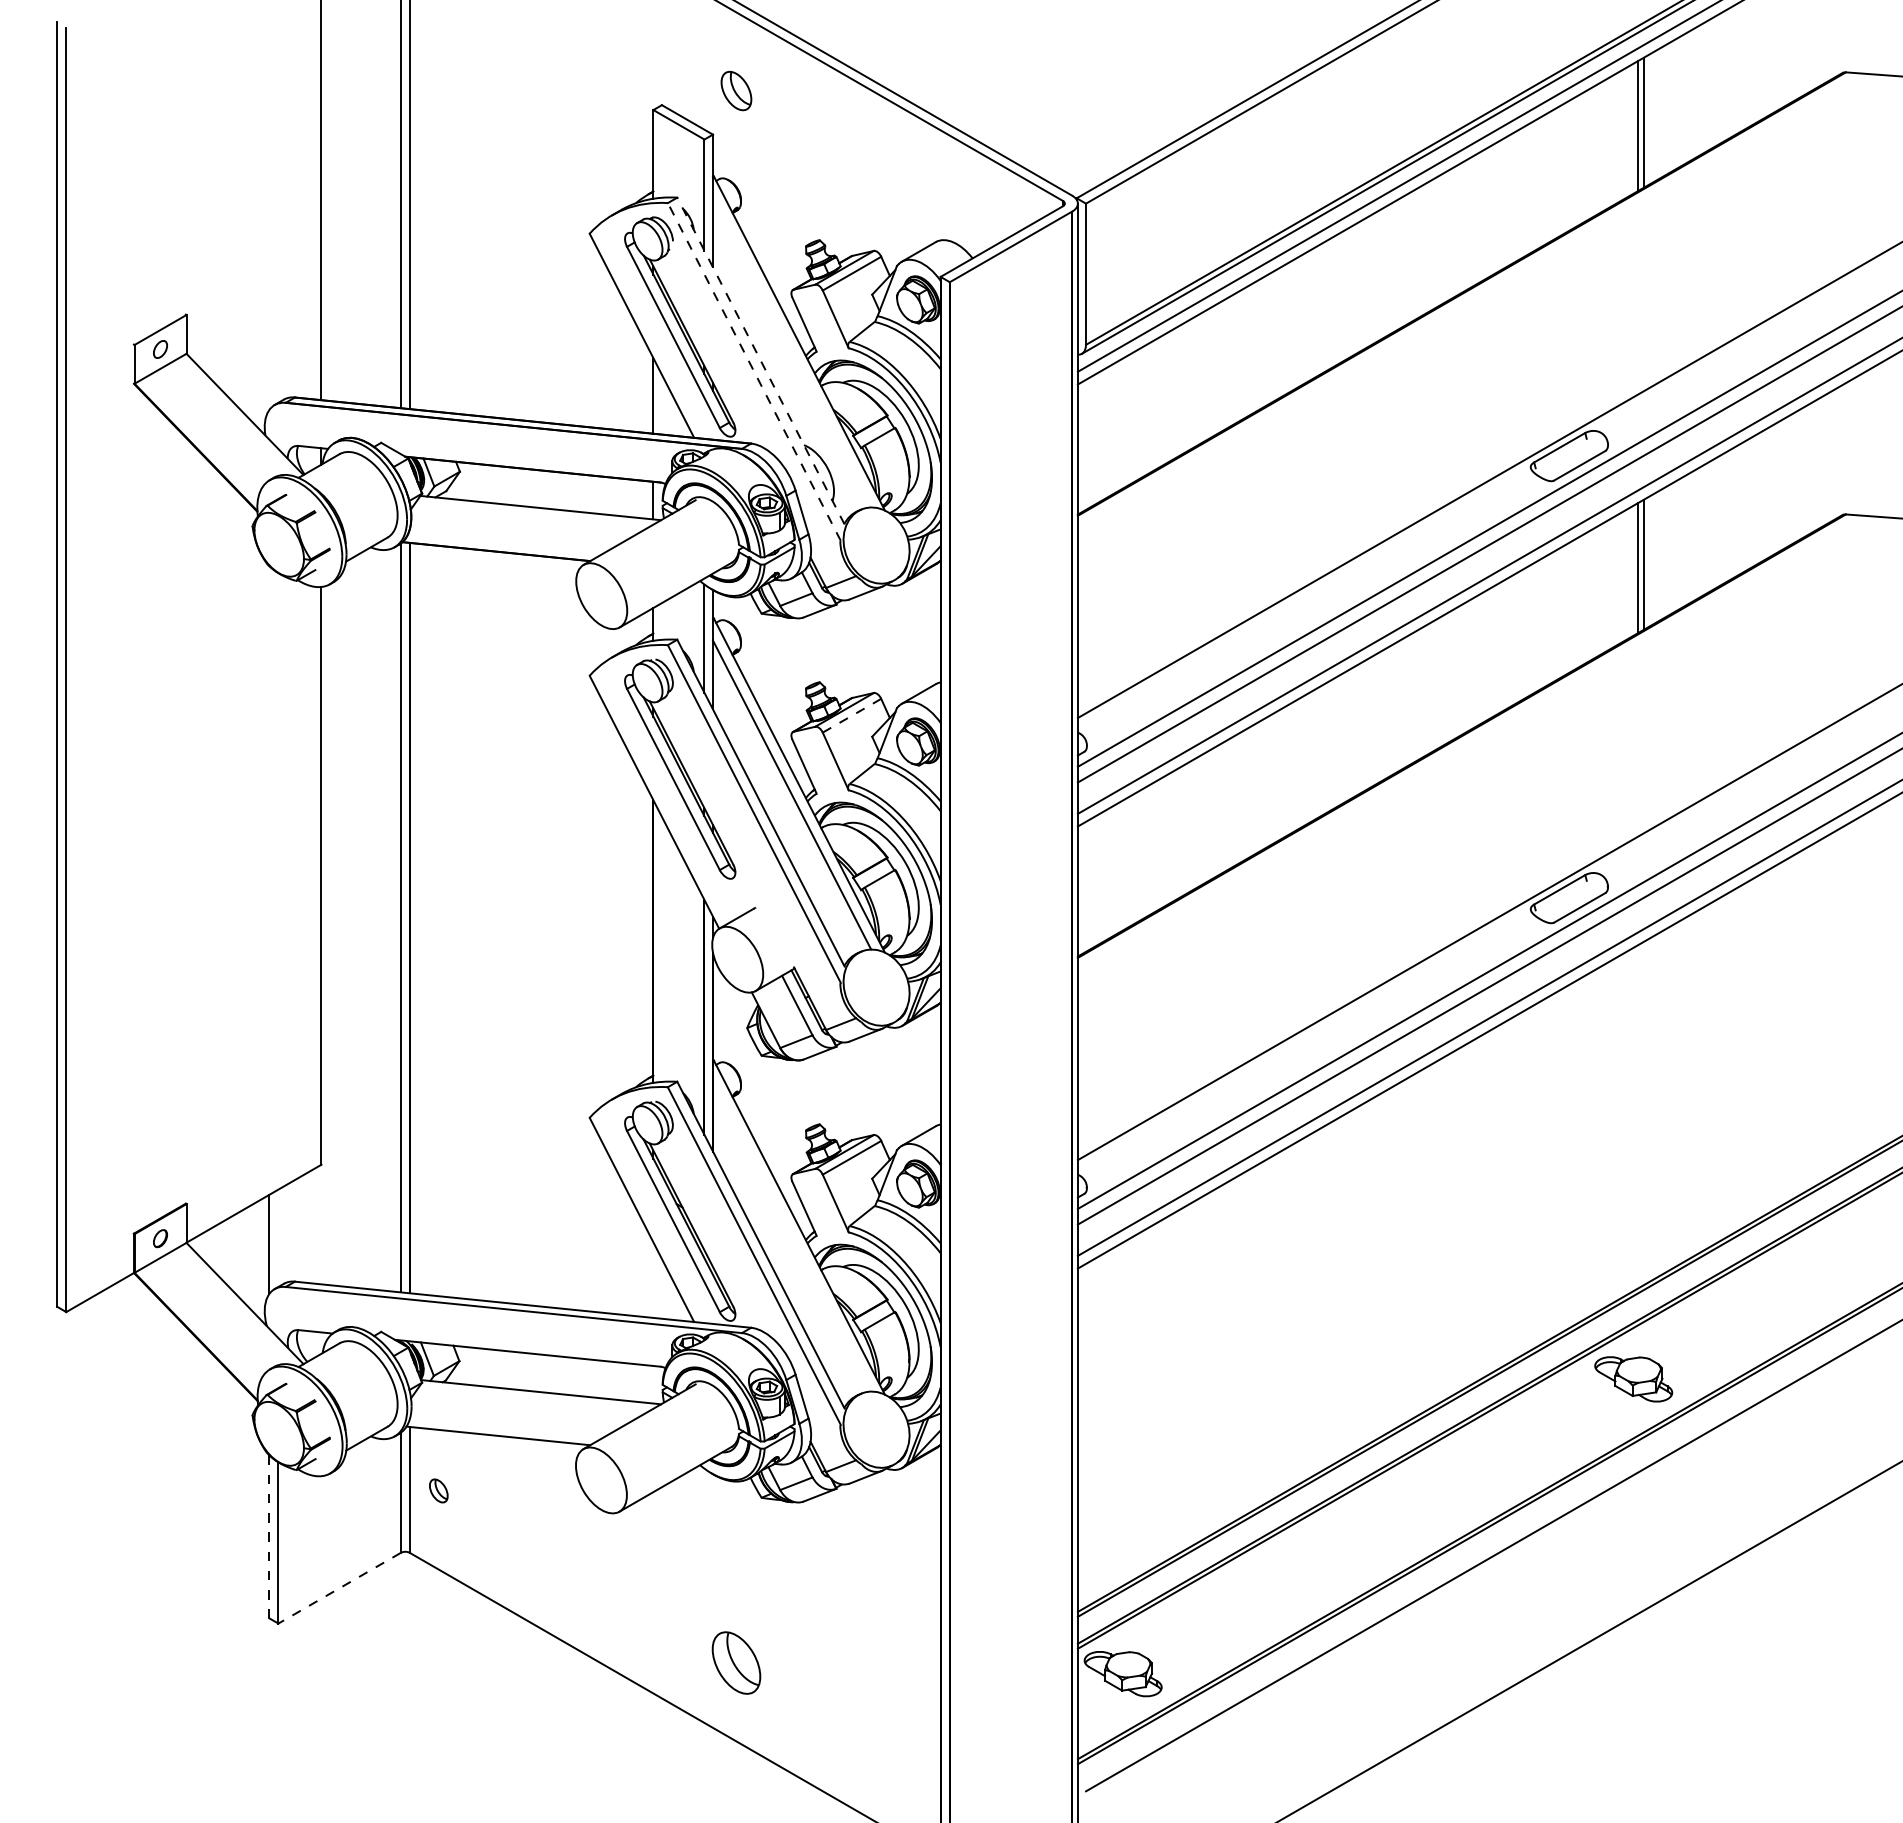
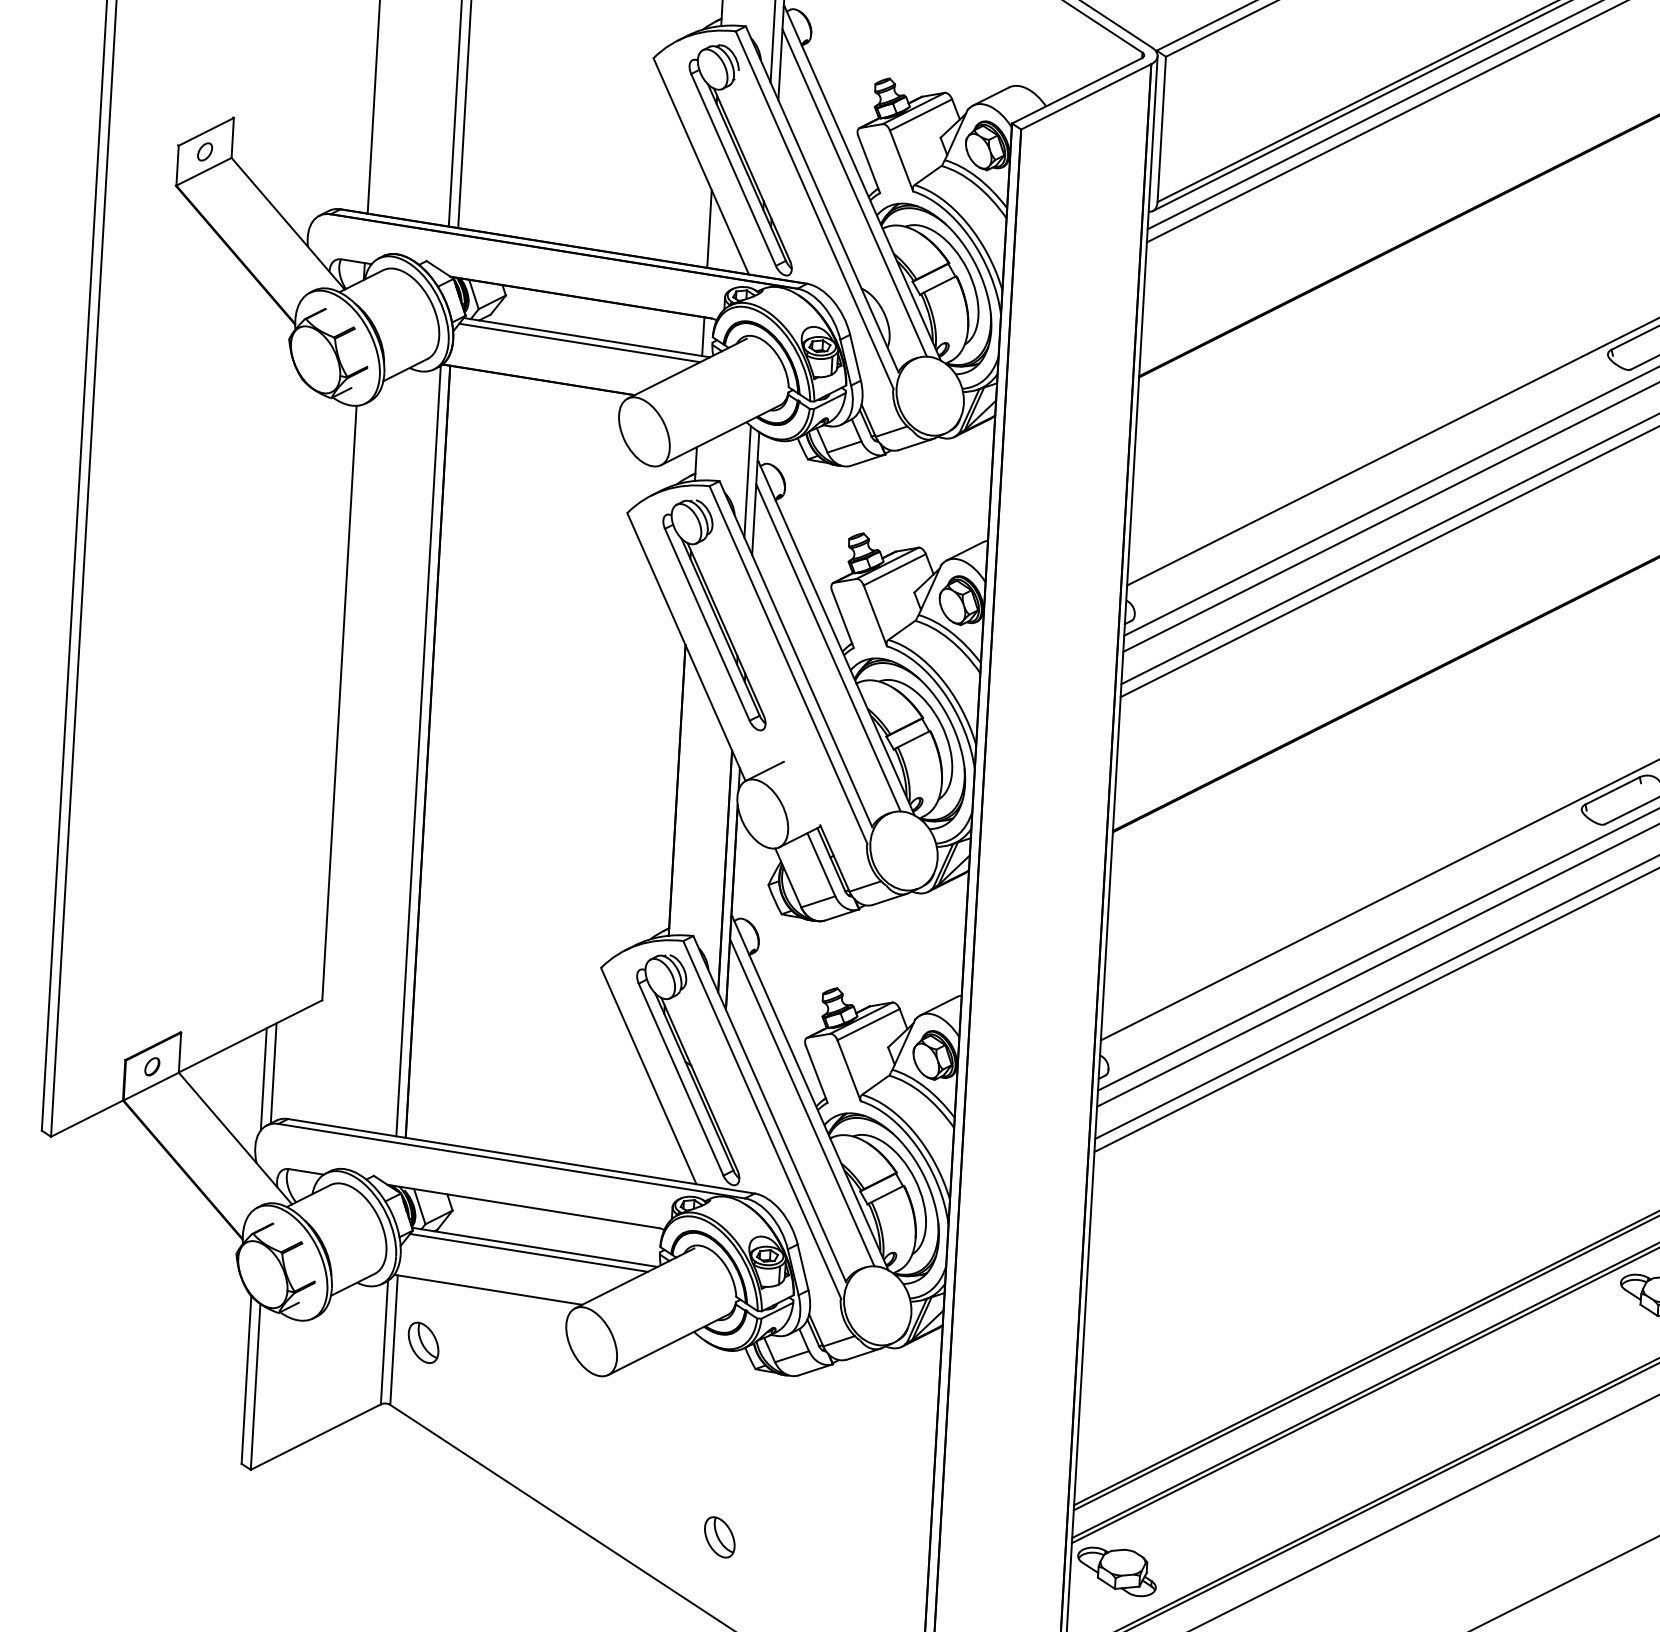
line: (791, 352) -> (854, 192), added
line: (760, 361) -> (821, 199), dashed -> solid
line: (754, 371) -> (814, 209), dashed -> solid
line: (533, 513) -> (579, 342), added
line: (852, 715) -> (895, 569), dashed -> solid
line: (792, 1236) -> (802, 1102), added
line: (278, 1237) -> (273, 1072), added
line: (535, 1397) -> (528, 1252), added
part: (438, 1490) -> (423, 1342), size x1.67
line: (269, 1537) -> (246, 1380), dashed -> solid
line: (339, 1588) -> (315, 1437), dashed -> solid
part: (736, 1662) -> (719, 1537), size x0.62

